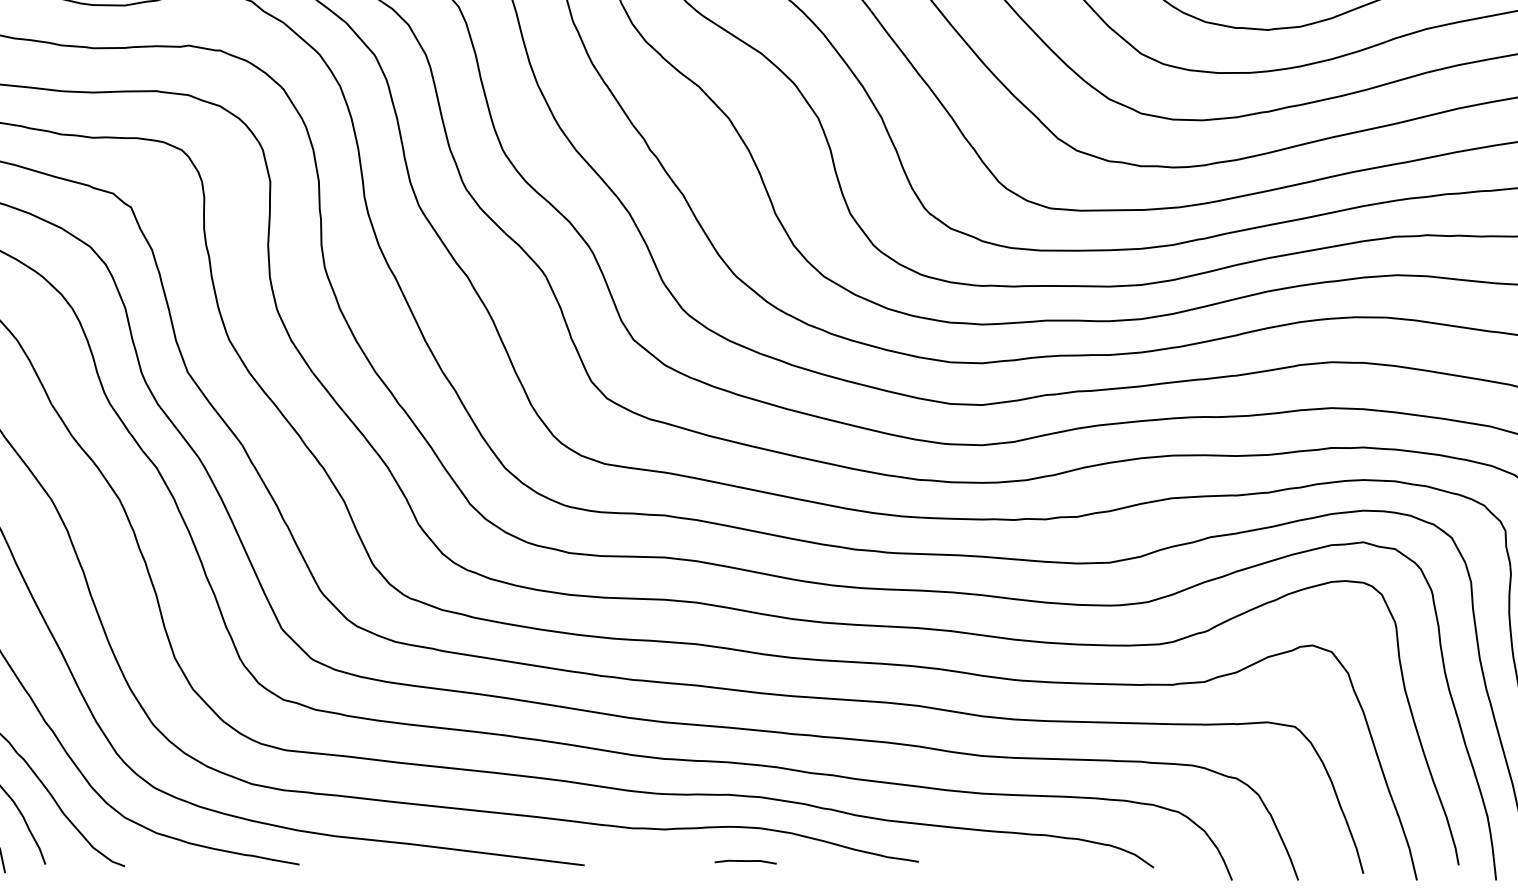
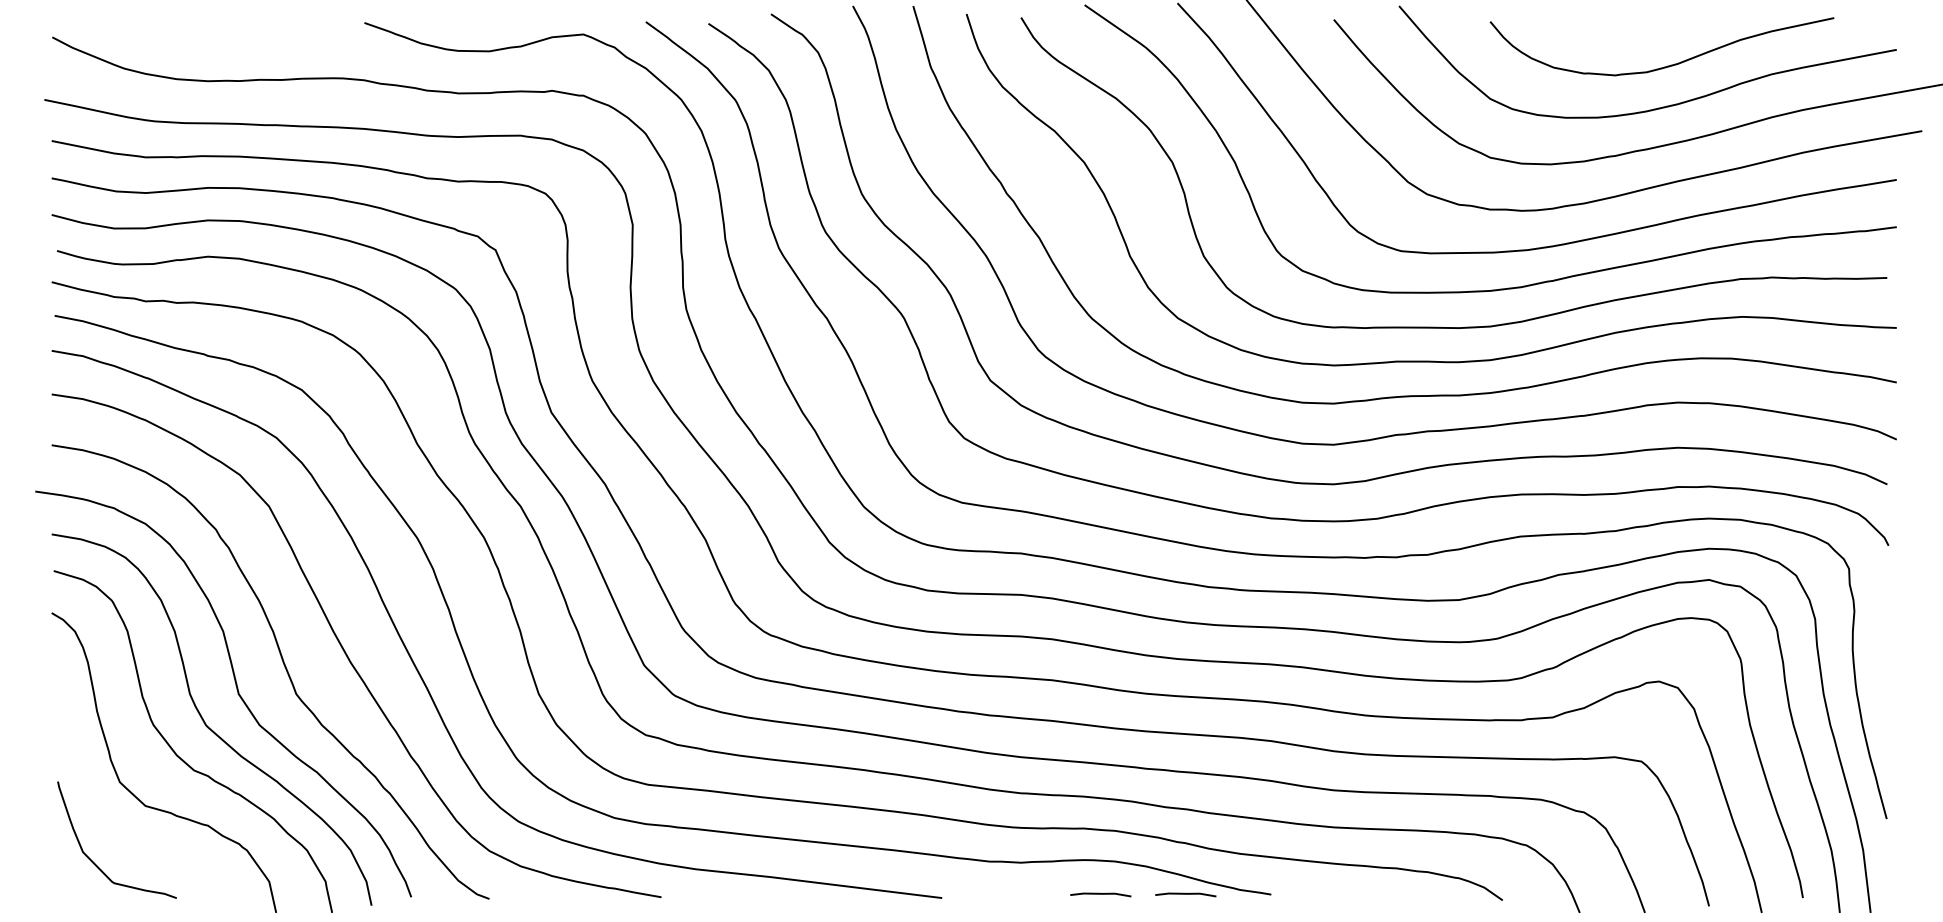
line: (831, 861) -> (1185, 894), added

